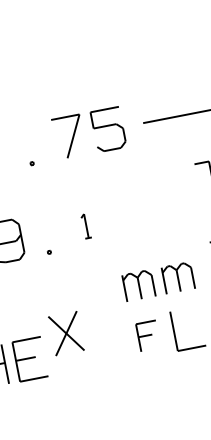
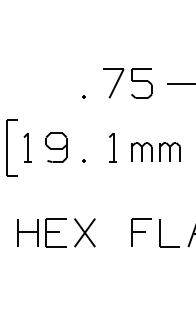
part: (85, 225) -> (112, 147), size x1.67
part: (157, 280) -> (155, 151), moved
part: (65, 333) -> (84, 232), moved
part: (148, 335) -> (141, 232), size x1.43

